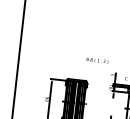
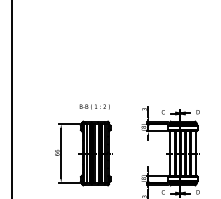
text: (97, 60) -> (94, 106), moved

